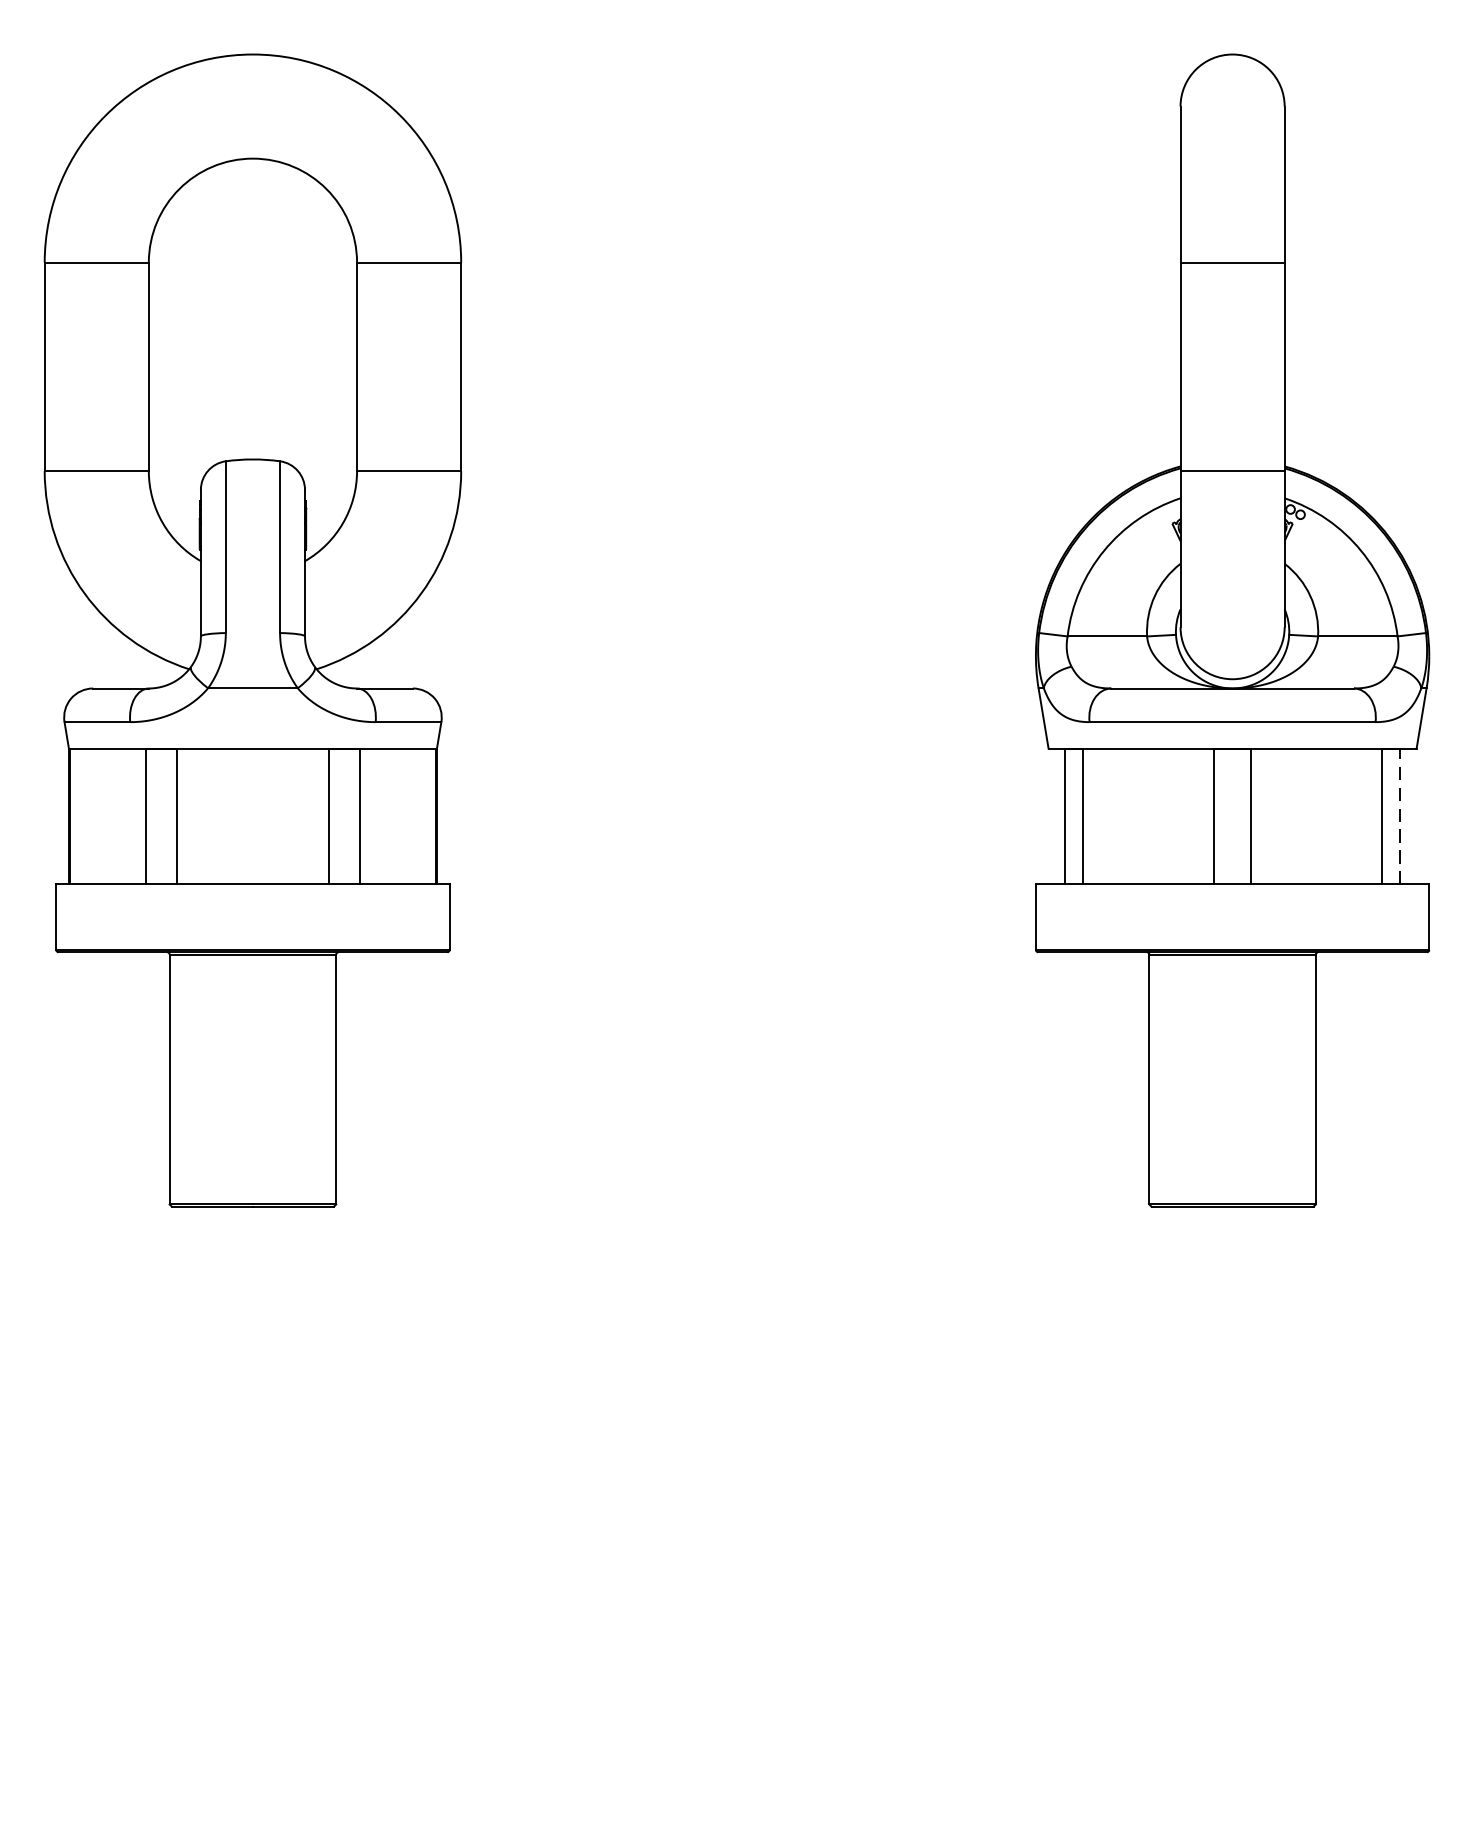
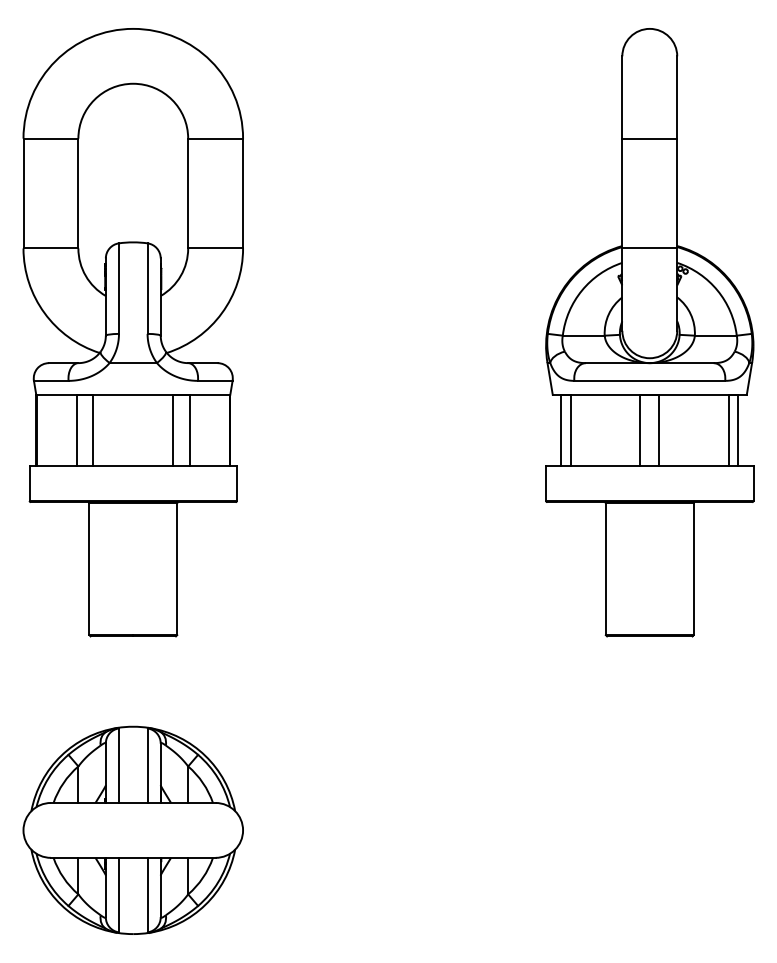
line: (1400, 816) -> (738, 430), dashed -> solid
part: (251, 1573) -> (132, 829), added

